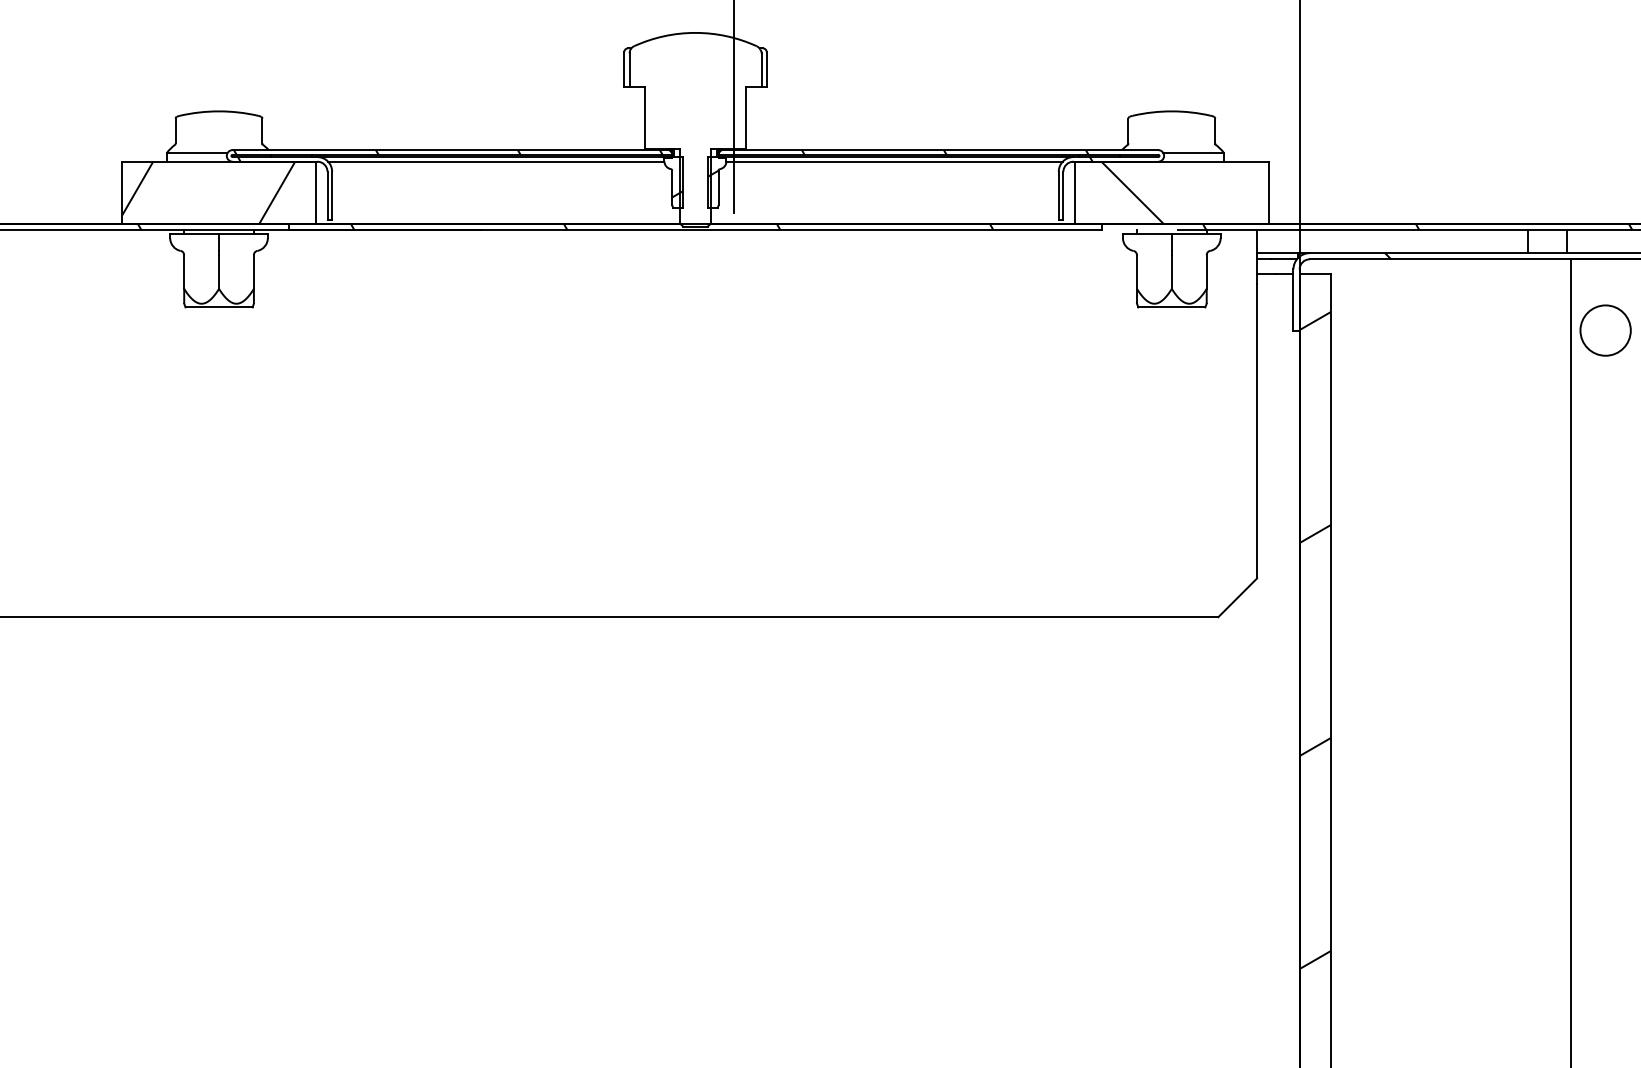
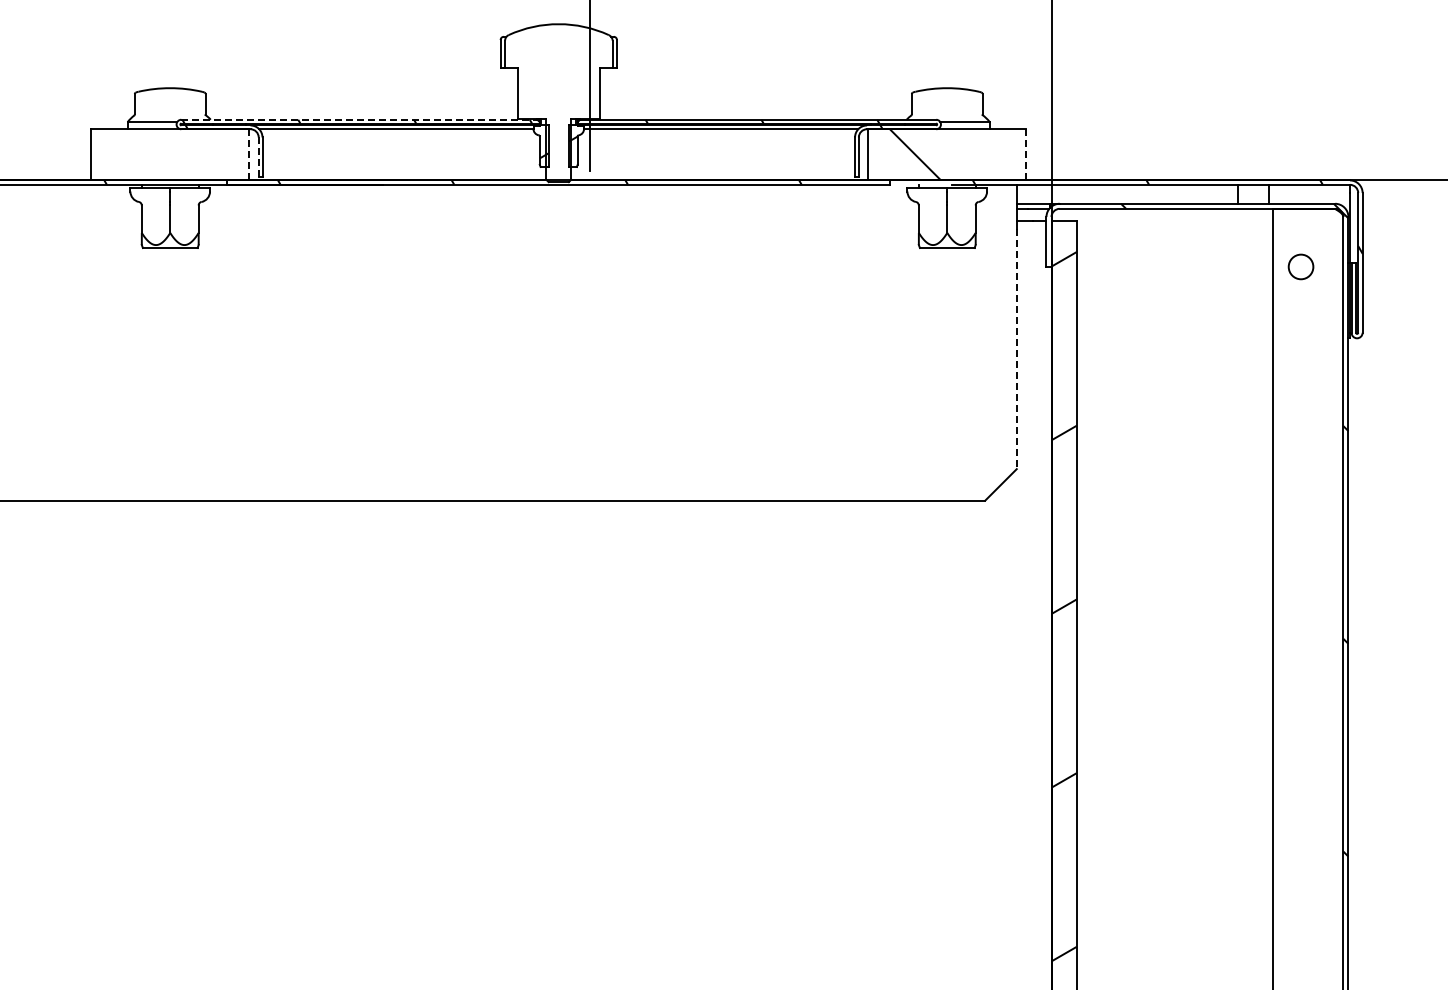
line: (452, 149) -> (360, 119), solid -> dashed
hatch: (208, 192) -> (161, 154), removed
line: (316, 192) -> (249, 154), solid -> dashed
line: (1268, 192) -> (1026, 154), solid -> dashed
line: (327, 196) -> (258, 157), solid -> dashed
circle: (1604, 330) -> (1300, 266), size x0.6
line: (1256, 431) -> (1016, 349), solid -> dashed

